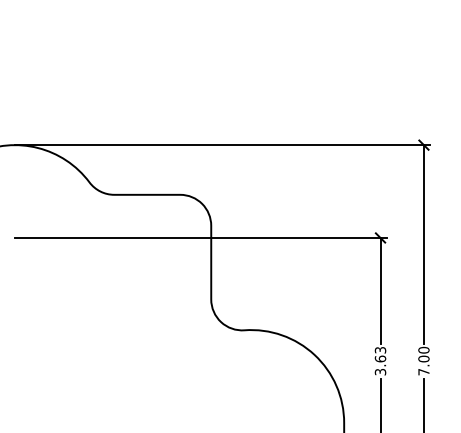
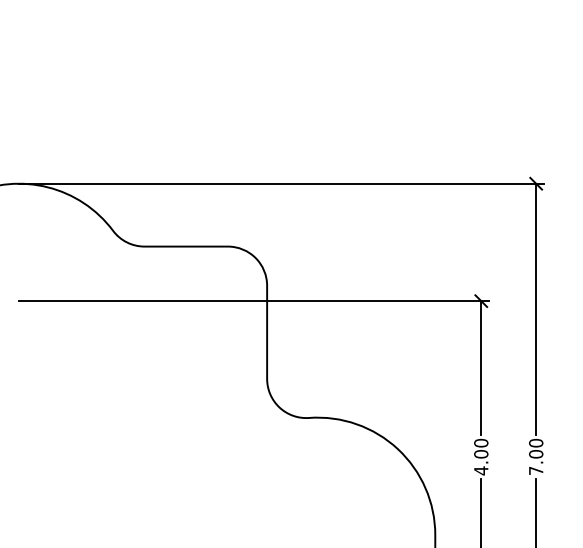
text: (380, 360) -> (481, 456), 3.63 -> 4.00

